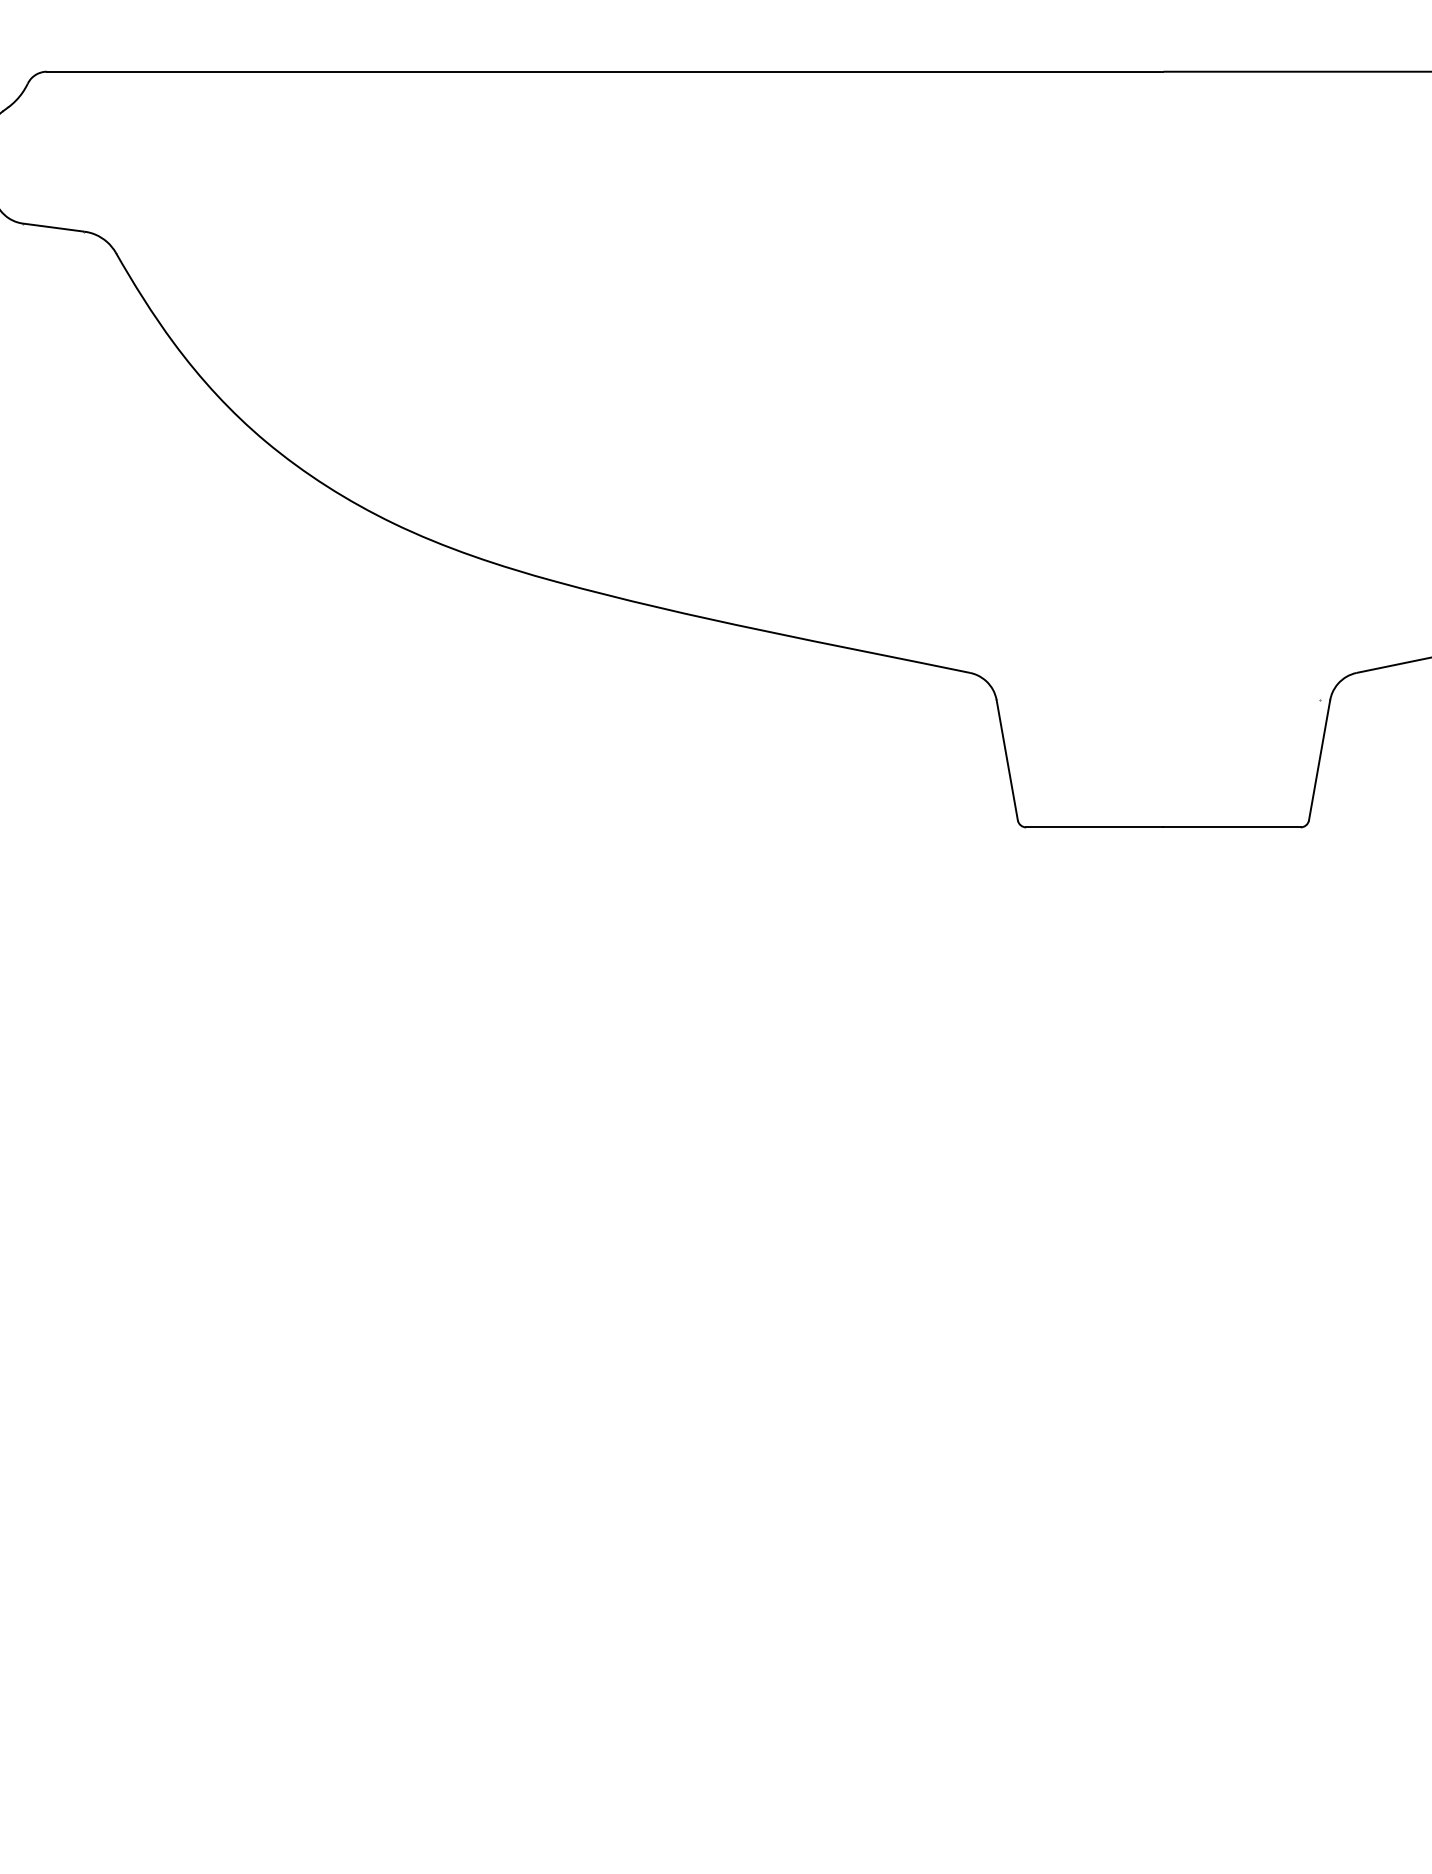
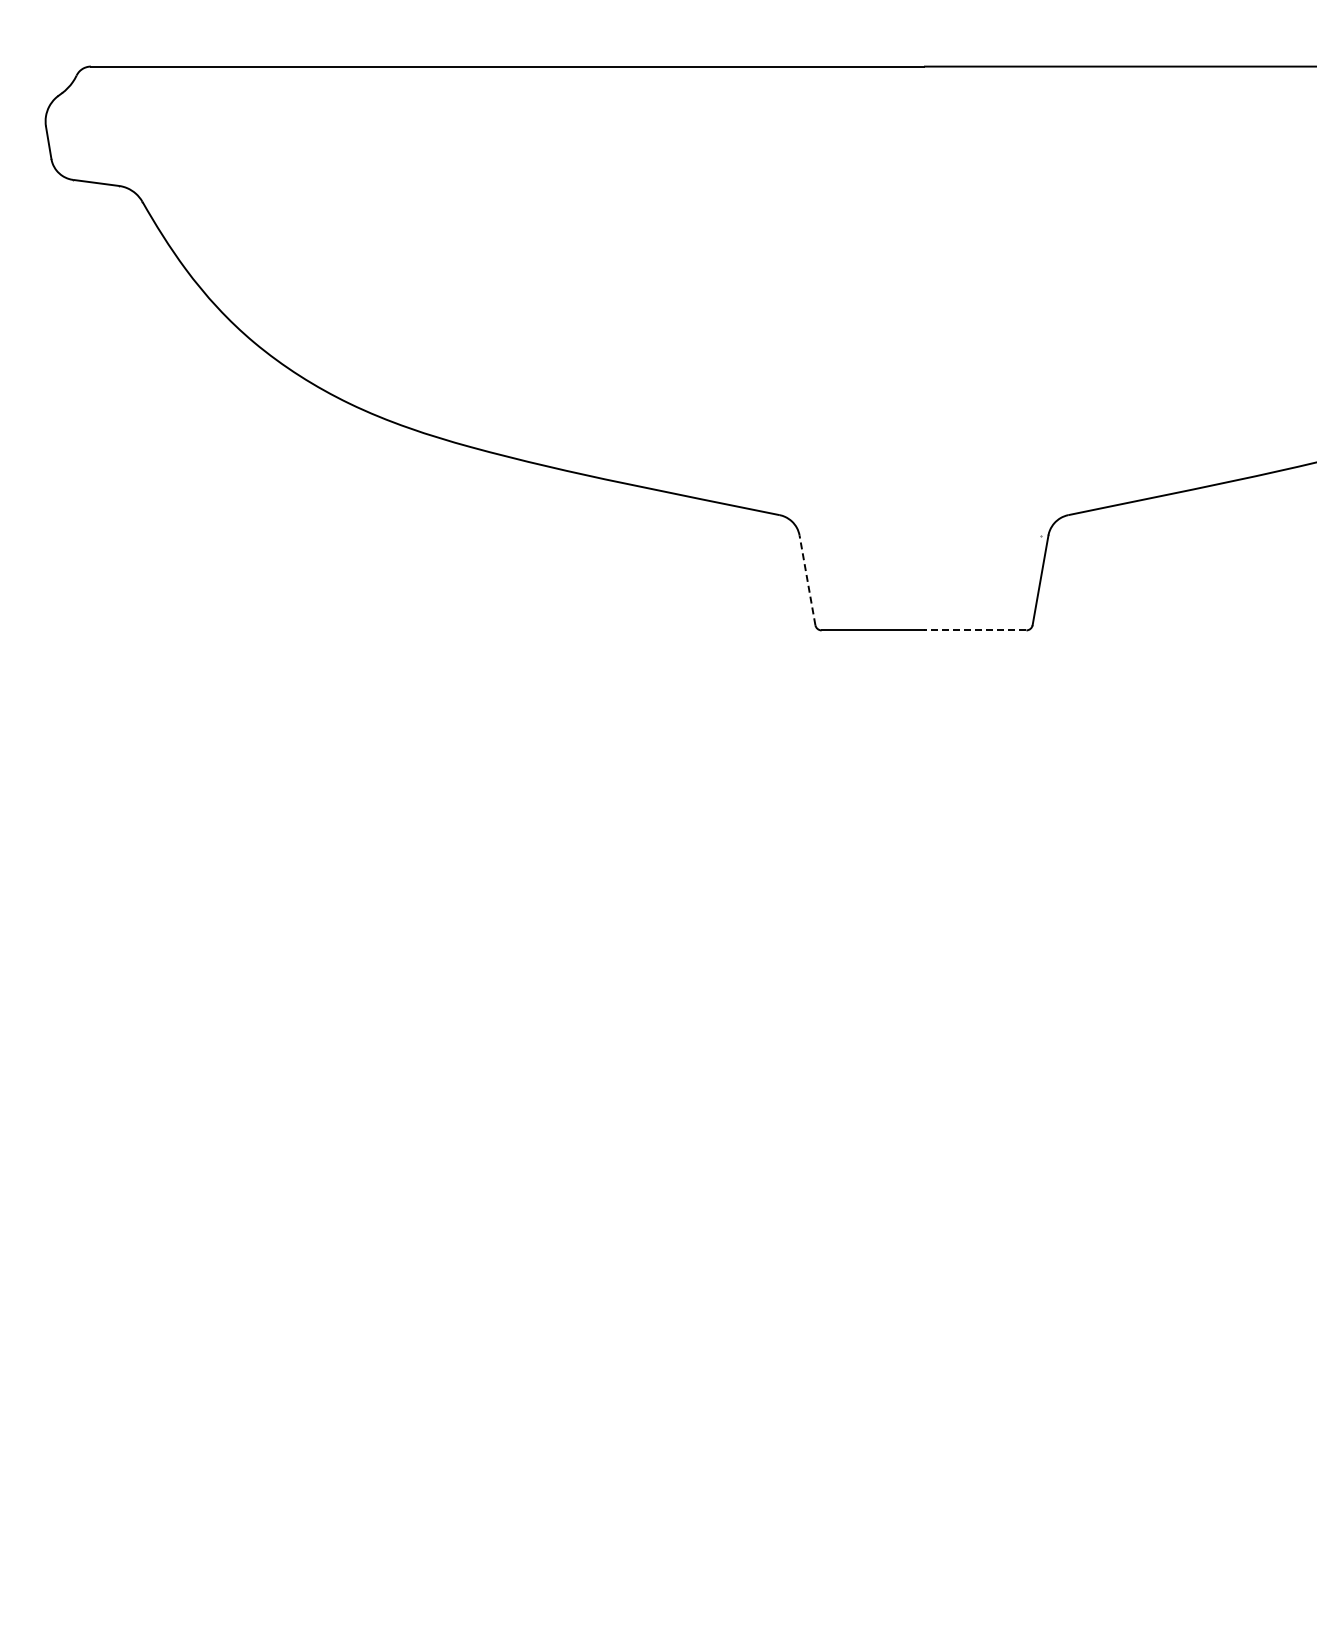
line: (1007, 759) -> (807, 579), solid -> dashed
line: (1231, 827) -> (974, 630), solid -> dashed

